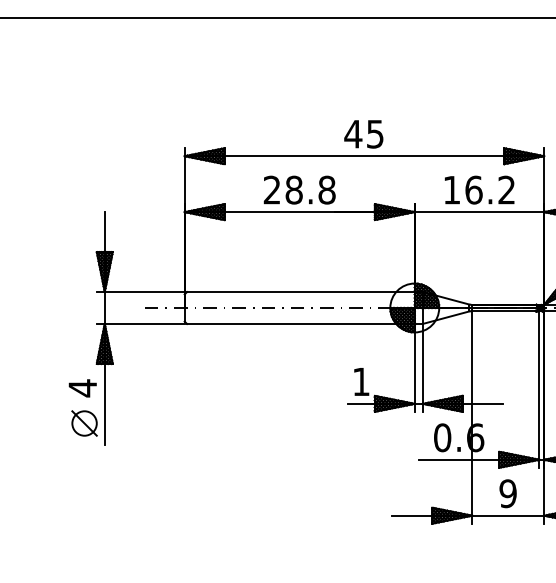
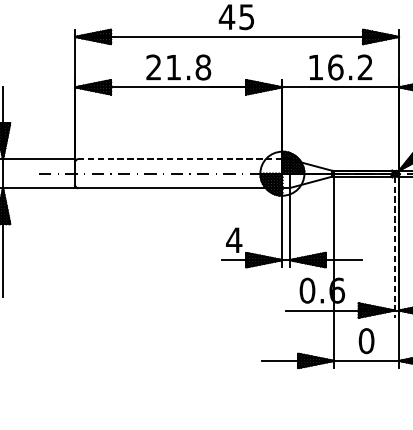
text: (293, 189) -> (173, 66), 28.8 -> 21.8
line: (300, 292) -> (179, 159), solid -> dashed
text: (361, 381) -> (234, 239), 1 -> 4
line: (539, 389) -> (394, 247), solid -> dashed
text: (507, 493) -> (365, 340), 9 -> 0

